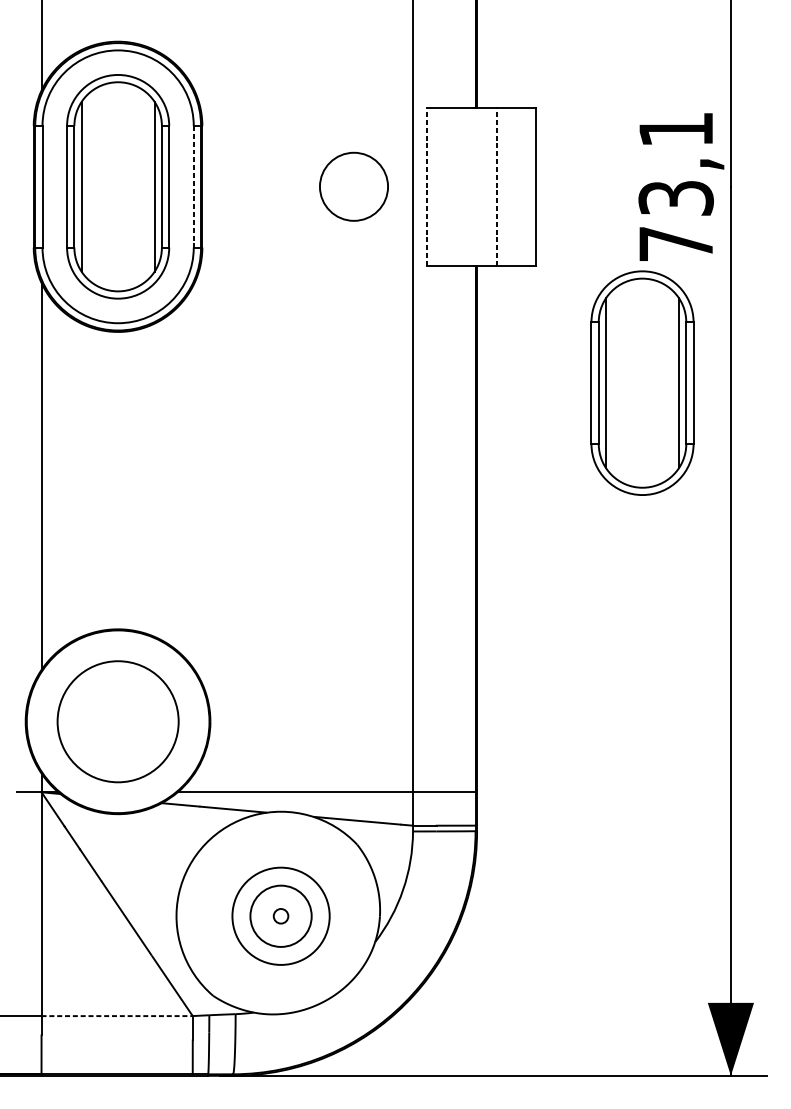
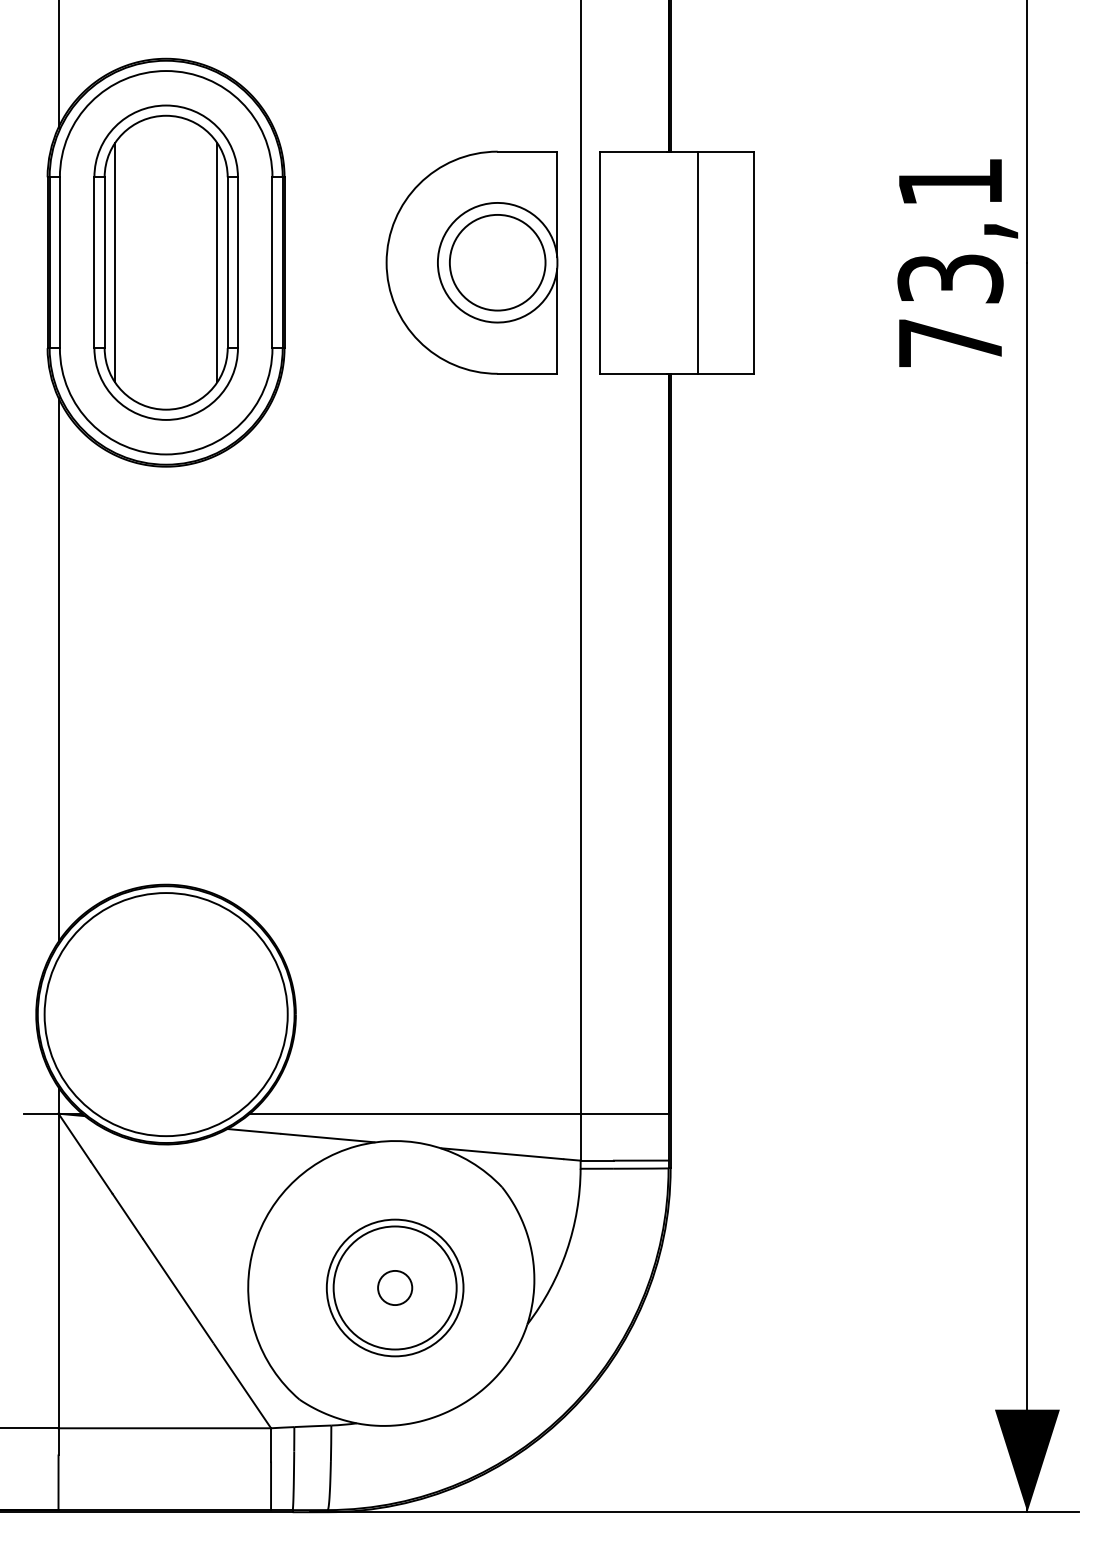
part: (335, 186) -> (471, 262), added
line: (427, 186) -> (600, 262), dashed -> solid
line: (496, 186) -> (698, 262), dashed -> solid
line: (193, 187) -> (272, 263), dashed -> solid
part: (642, 383) -> (902, 538), removed
circle: (117, 721) -> (165, 1014), size x1.43
circle: (280, 915) -> (394, 1287), size x1.43
circle: (281, 915) -> (395, 1287), size x1.67
line: (117, 1016) -> (165, 1428), dashed -> solid

